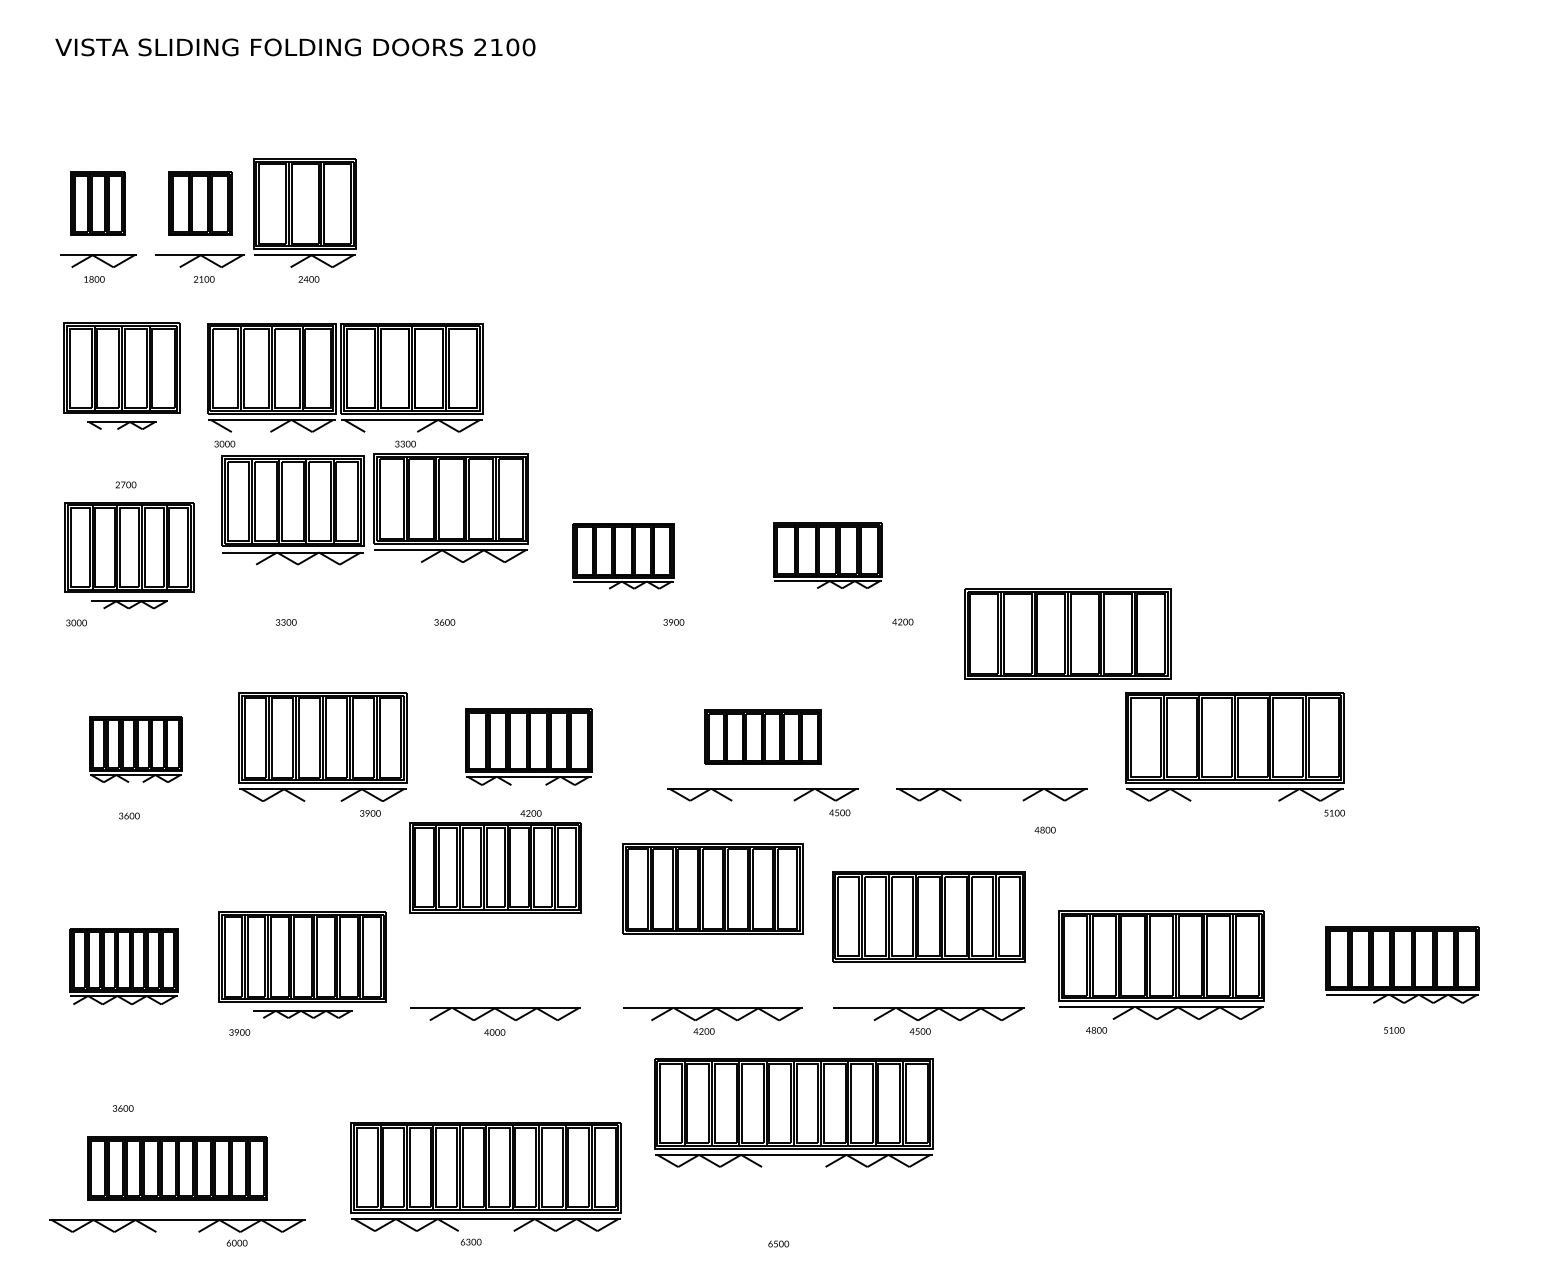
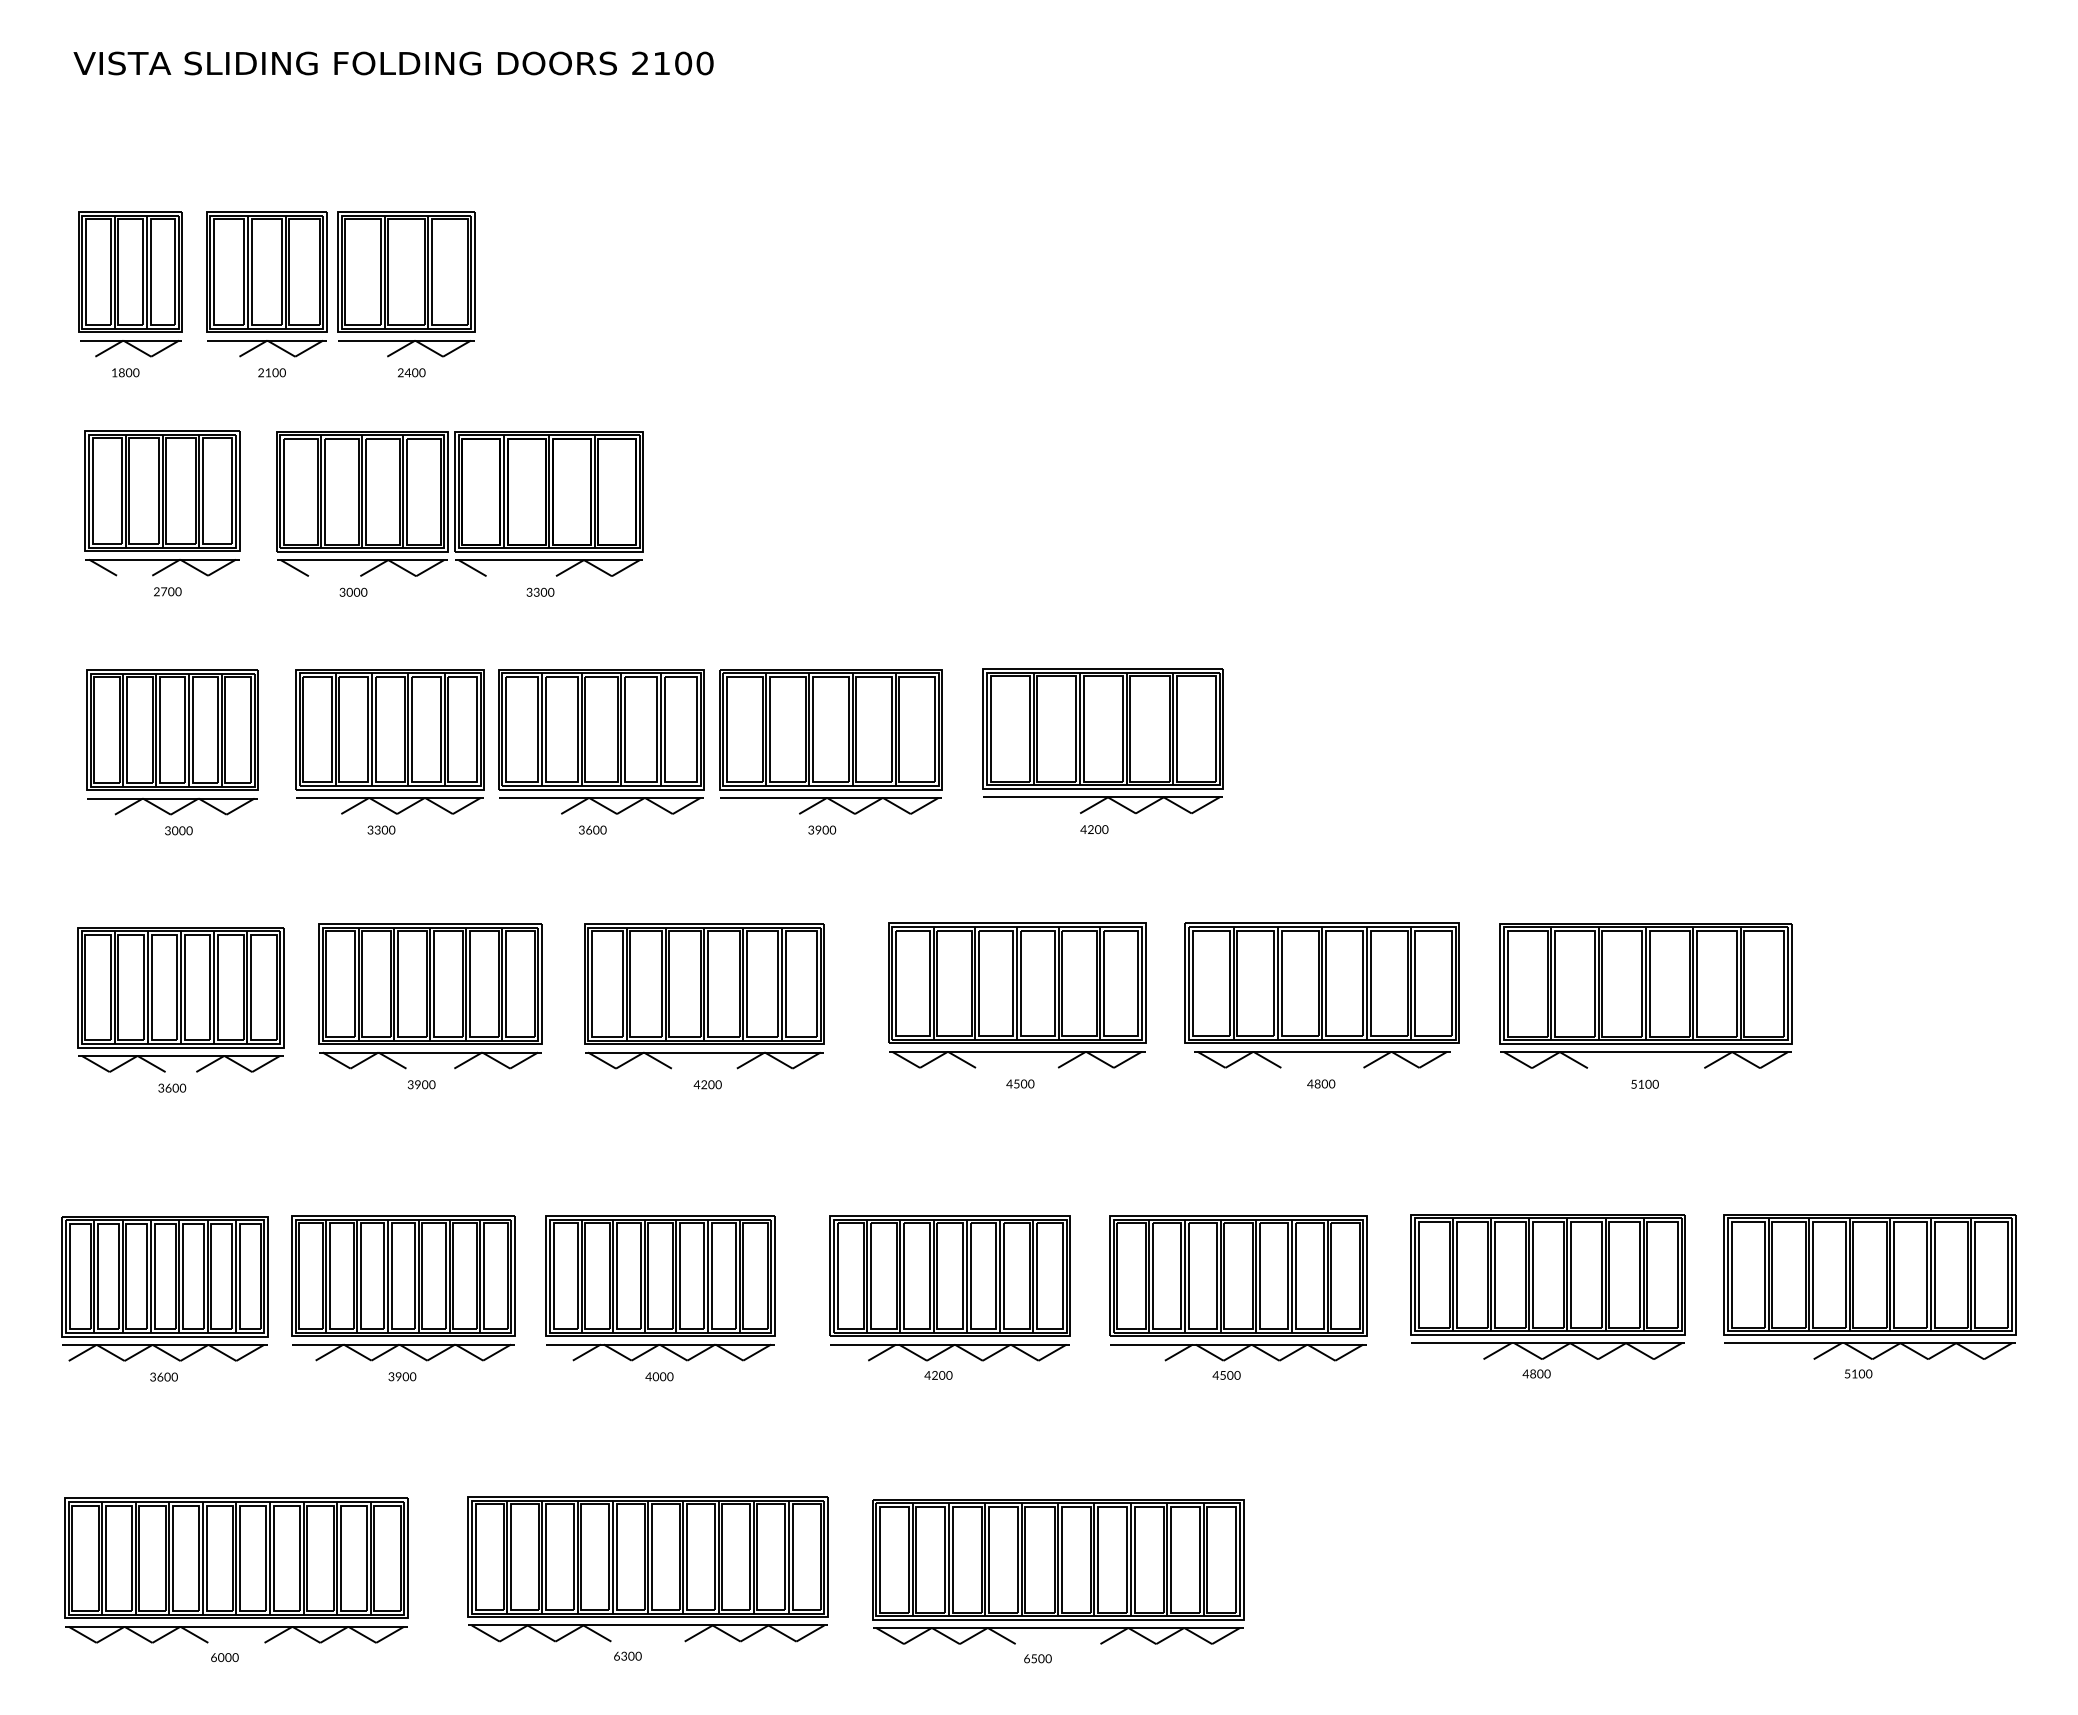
part: (98, 203) -> (130, 271), size x1.43
part: (200, 203) -> (266, 271), size x1.43
part: (122, 425) -> (162, 567), size x1.67
text: (224, 443) -> (353, 591), moved
text: (125, 484) -> (167, 591), moved
part: (451, 507) -> (601, 741), moved
part: (292, 510) -> (389, 741), moved
part: (623, 555) -> (830, 741), size x1.67
part: (827, 555) -> (1102, 741), size x1.67
part: (129, 604) -> (172, 806), size x1.67
text: (674, 621) -> (822, 829), moved
text: (902, 621) -> (1094, 829), moved
text: (76, 622) -> (178, 830), moved
part: (1067, 633) -> (1321, 982), moved
part: (763, 736) -> (1017, 982), size x1.67
part: (528, 747) -> (704, 996), size x1.43
part: (135, 749) -> (180, 999), size x1.67
text: (839, 812) -> (1020, 1083), moved
text: (1334, 812) -> (1644, 1083), moved
text: (370, 813) -> (421, 1084), moved
text: (1045, 829) -> (1321, 1083), moved
part: (495, 867) -> (660, 1275), moved
part: (712, 888) -> (949, 1275), moved
part: (929, 916) -> (1238, 1275), moved
part: (1402, 964) -> (1869, 1286), size x1.43
part: (123, 966) -> (164, 1288), size x1.43
part: (302, 1014) -> (403, 1352), size x1.67
text: (1096, 1030) -> (1536, 1373), moved
text: (239, 1032) -> (402, 1376), moved
text: (122, 1108) -> (163, 1376), moved
part: (794, 1112) -> (1058, 1571), moved
part: (177, 1168) -> (236, 1557), size x1.43
text: (236, 1243) -> (224, 1657), moved

